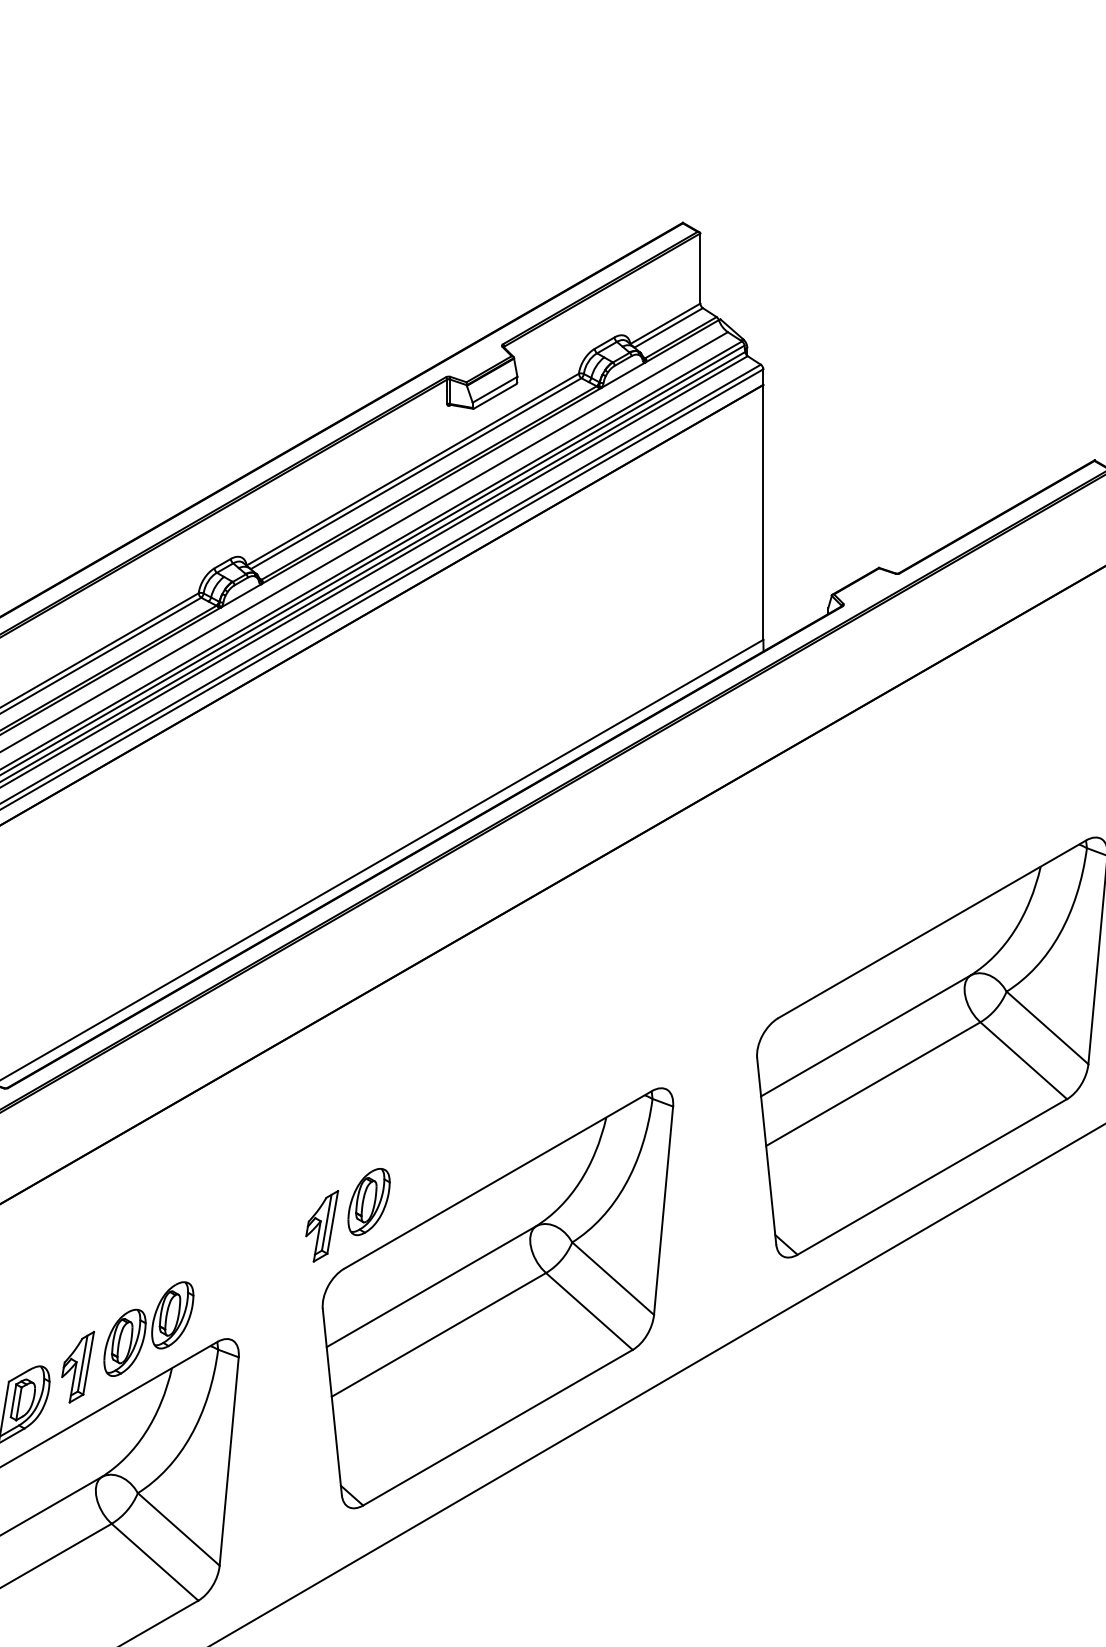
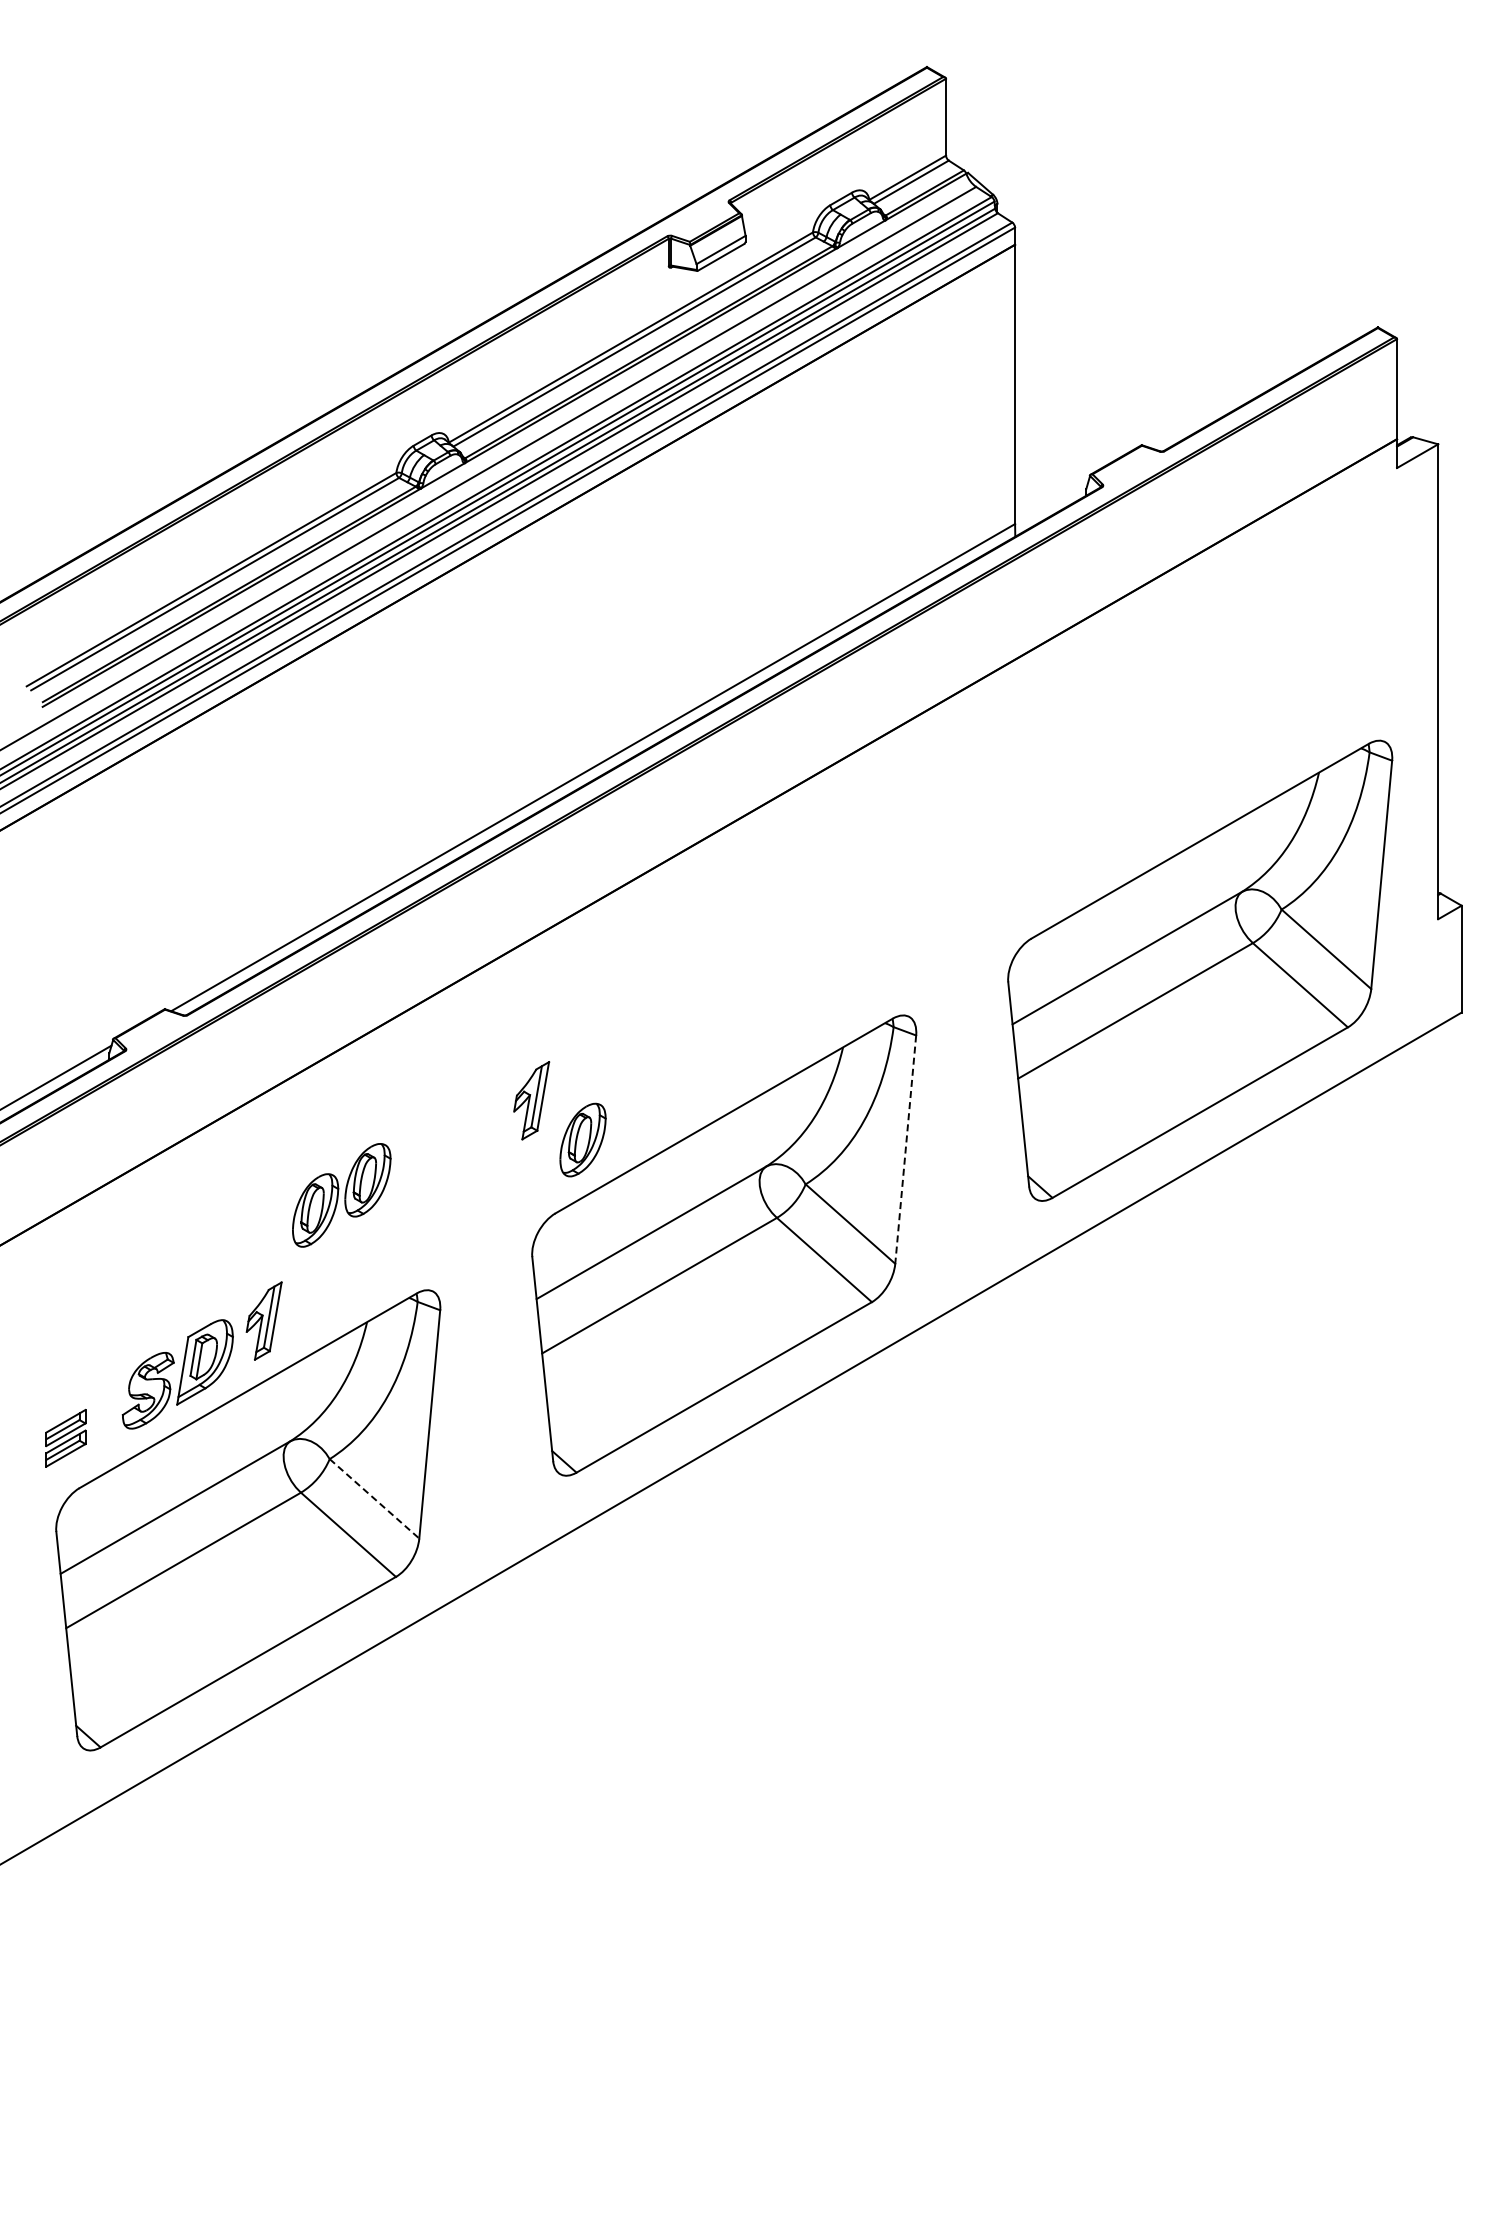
line: (663, 1210) -> (905, 1149), solid -> dashed
part: (322, 1226) -> (531, 1100), moved
part: (148, 1329) -> (341, 1195), moved
line: (178, 1529) -> (374, 1498), solid -> dashed

